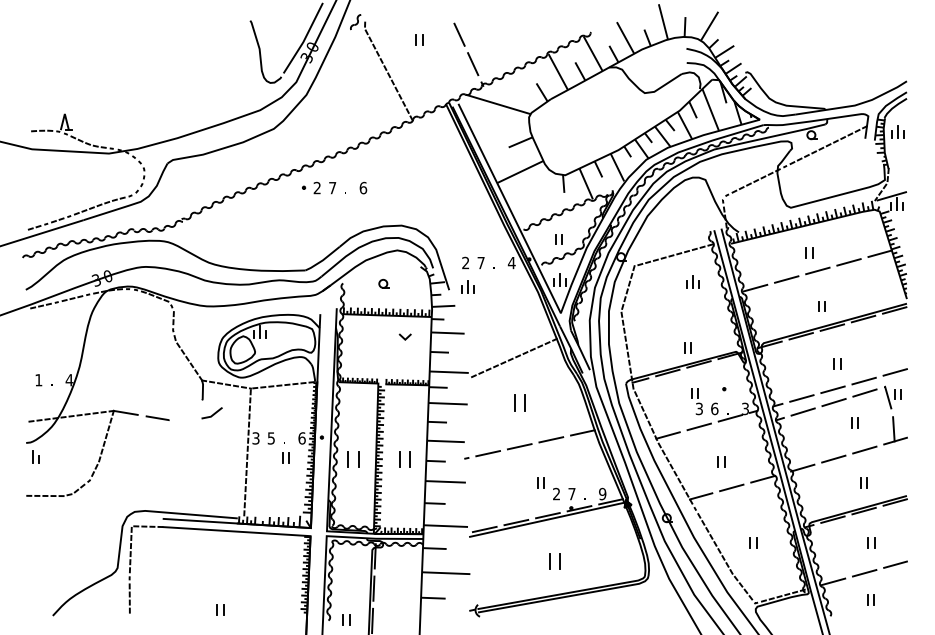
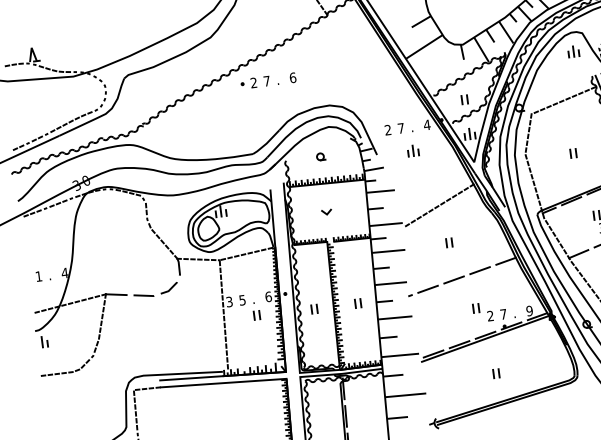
part: (692, 281) -> (573, 51), moved
part: (467, 286) -> (412, 150), moved
line: (403, 336) -> (325, 212), moved
part: (687, 347) -> (572, 153), moved
part: (519, 402) -> (449, 242), size x0.62
line: (212, 414) -> (169, 289), moved
part: (353, 459) -> (314, 309), size x0.62
part: (404, 459) -> (357, 303), size x0.62
part: (554, 561) -> (496, 373), size x0.62

